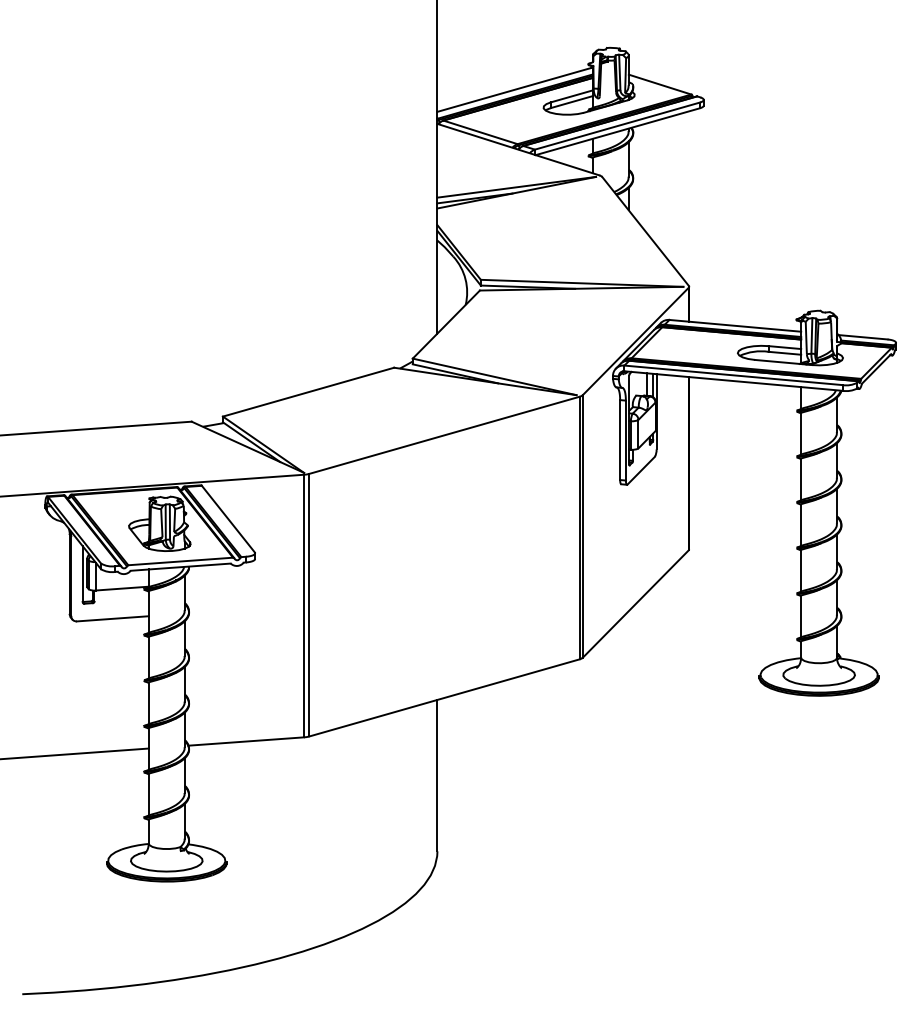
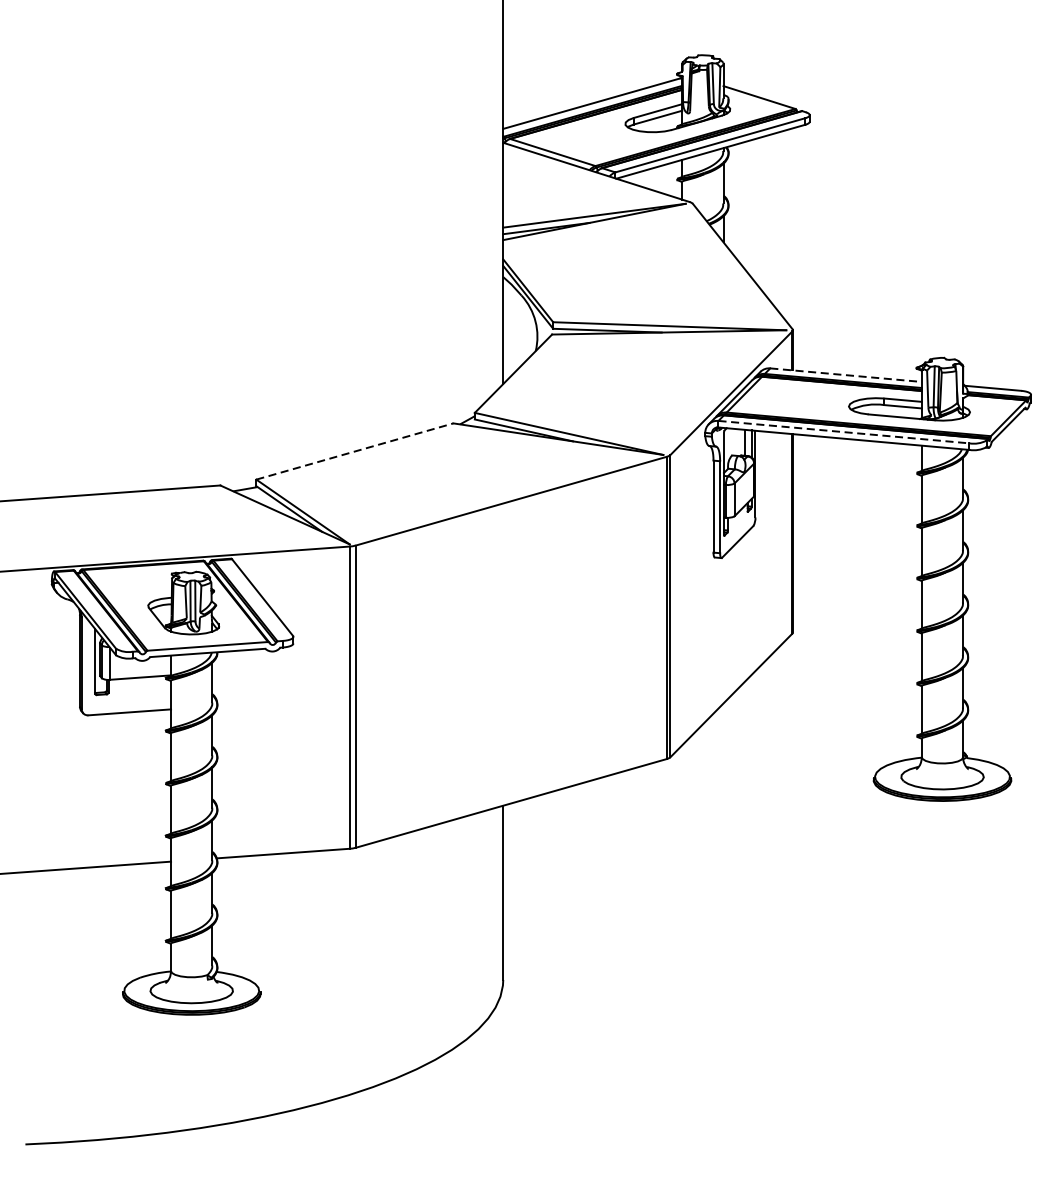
line: (735, 325) -> (846, 374), solid -> dashed
line: (734, 375) -> (845, 432), solid -> dashed
line: (309, 392) -> (355, 451), solid -> dashed

